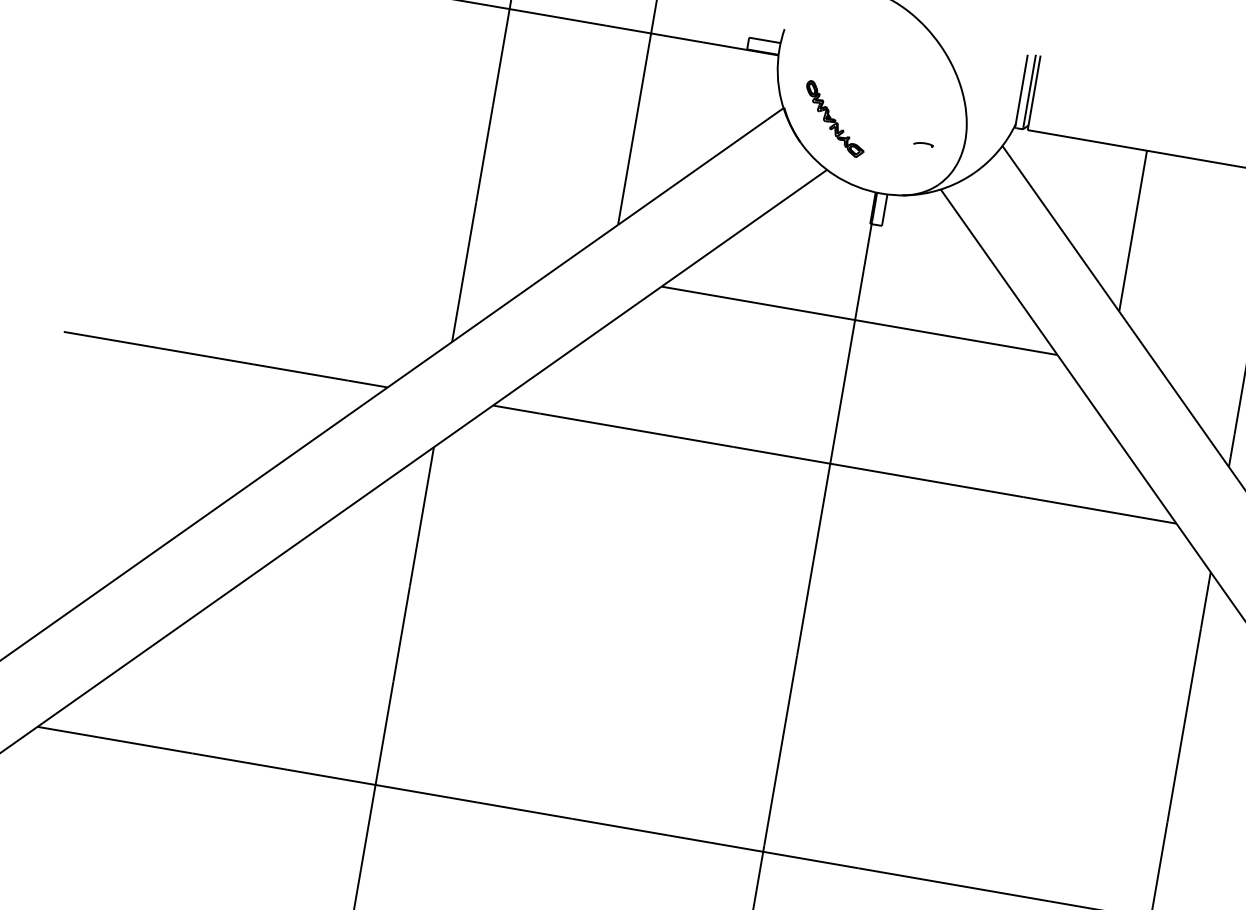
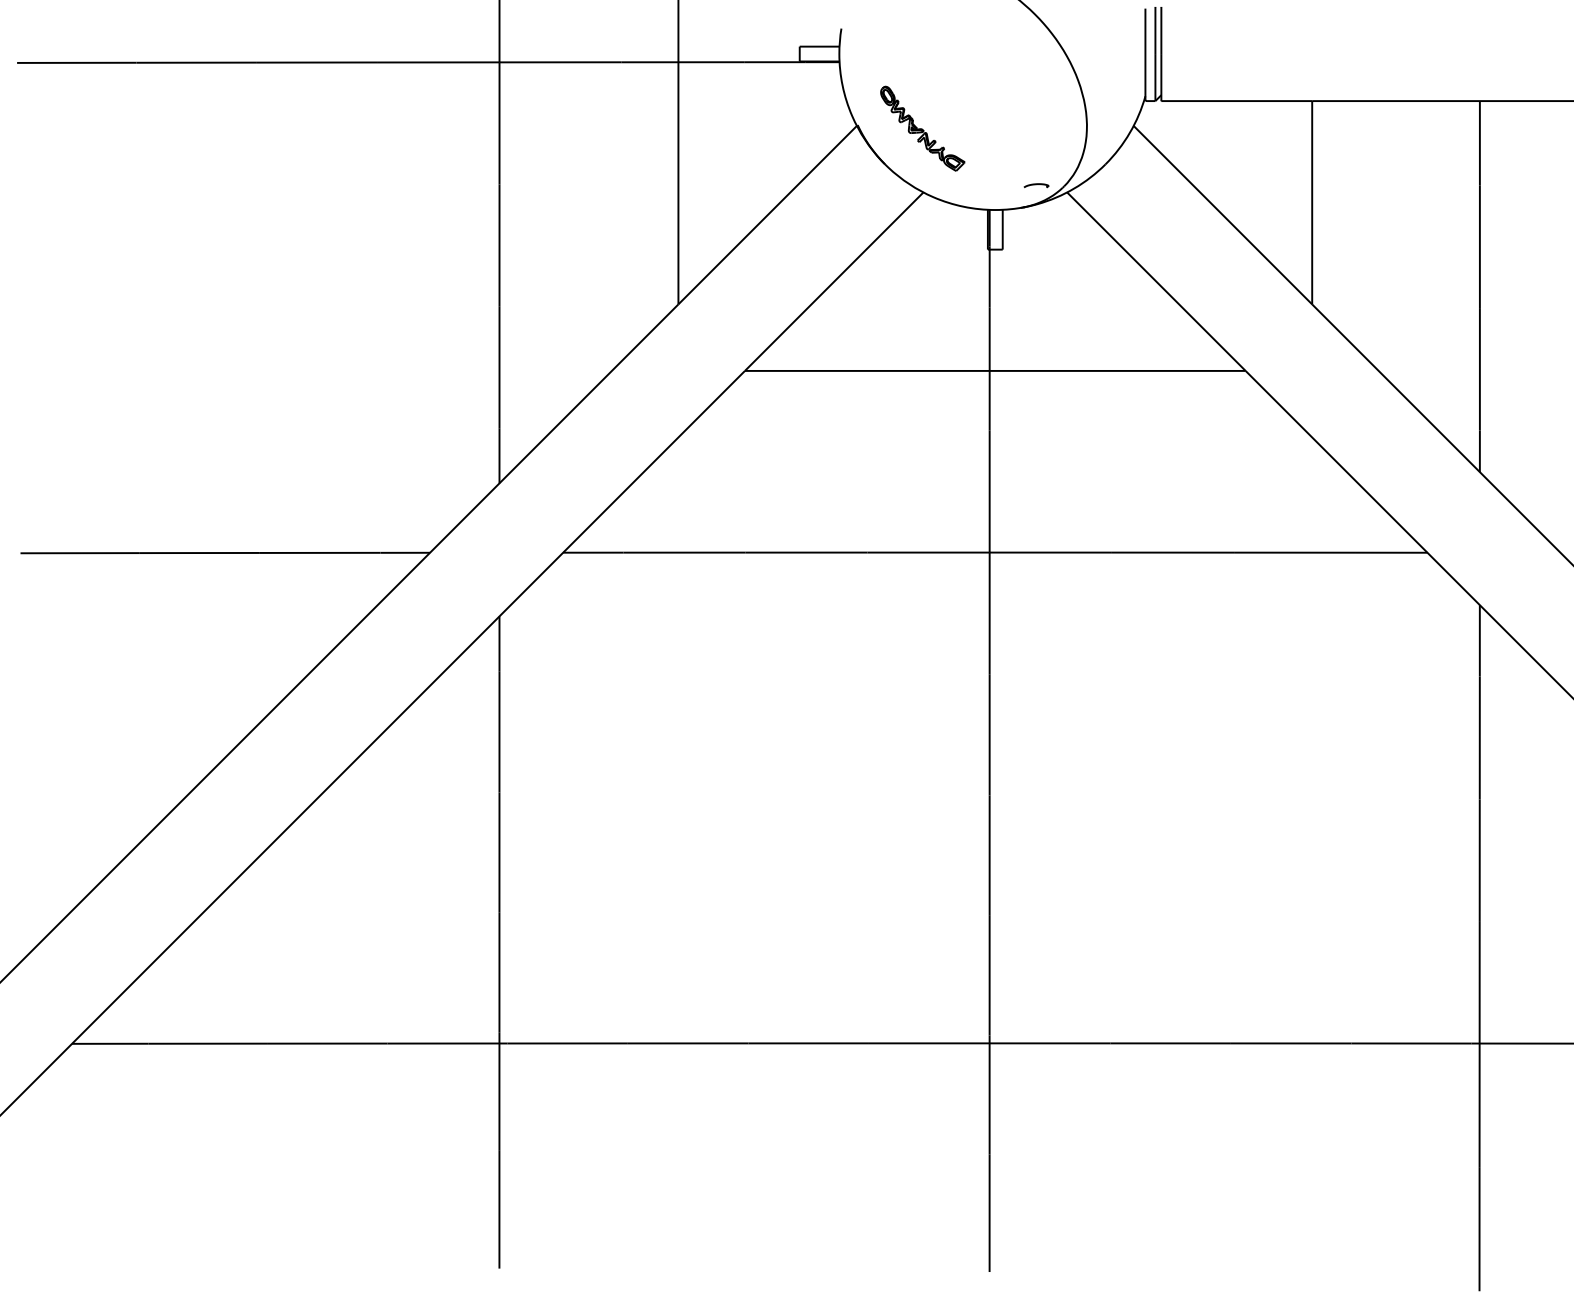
part: (923, 144) -> (1036, 185), moved

